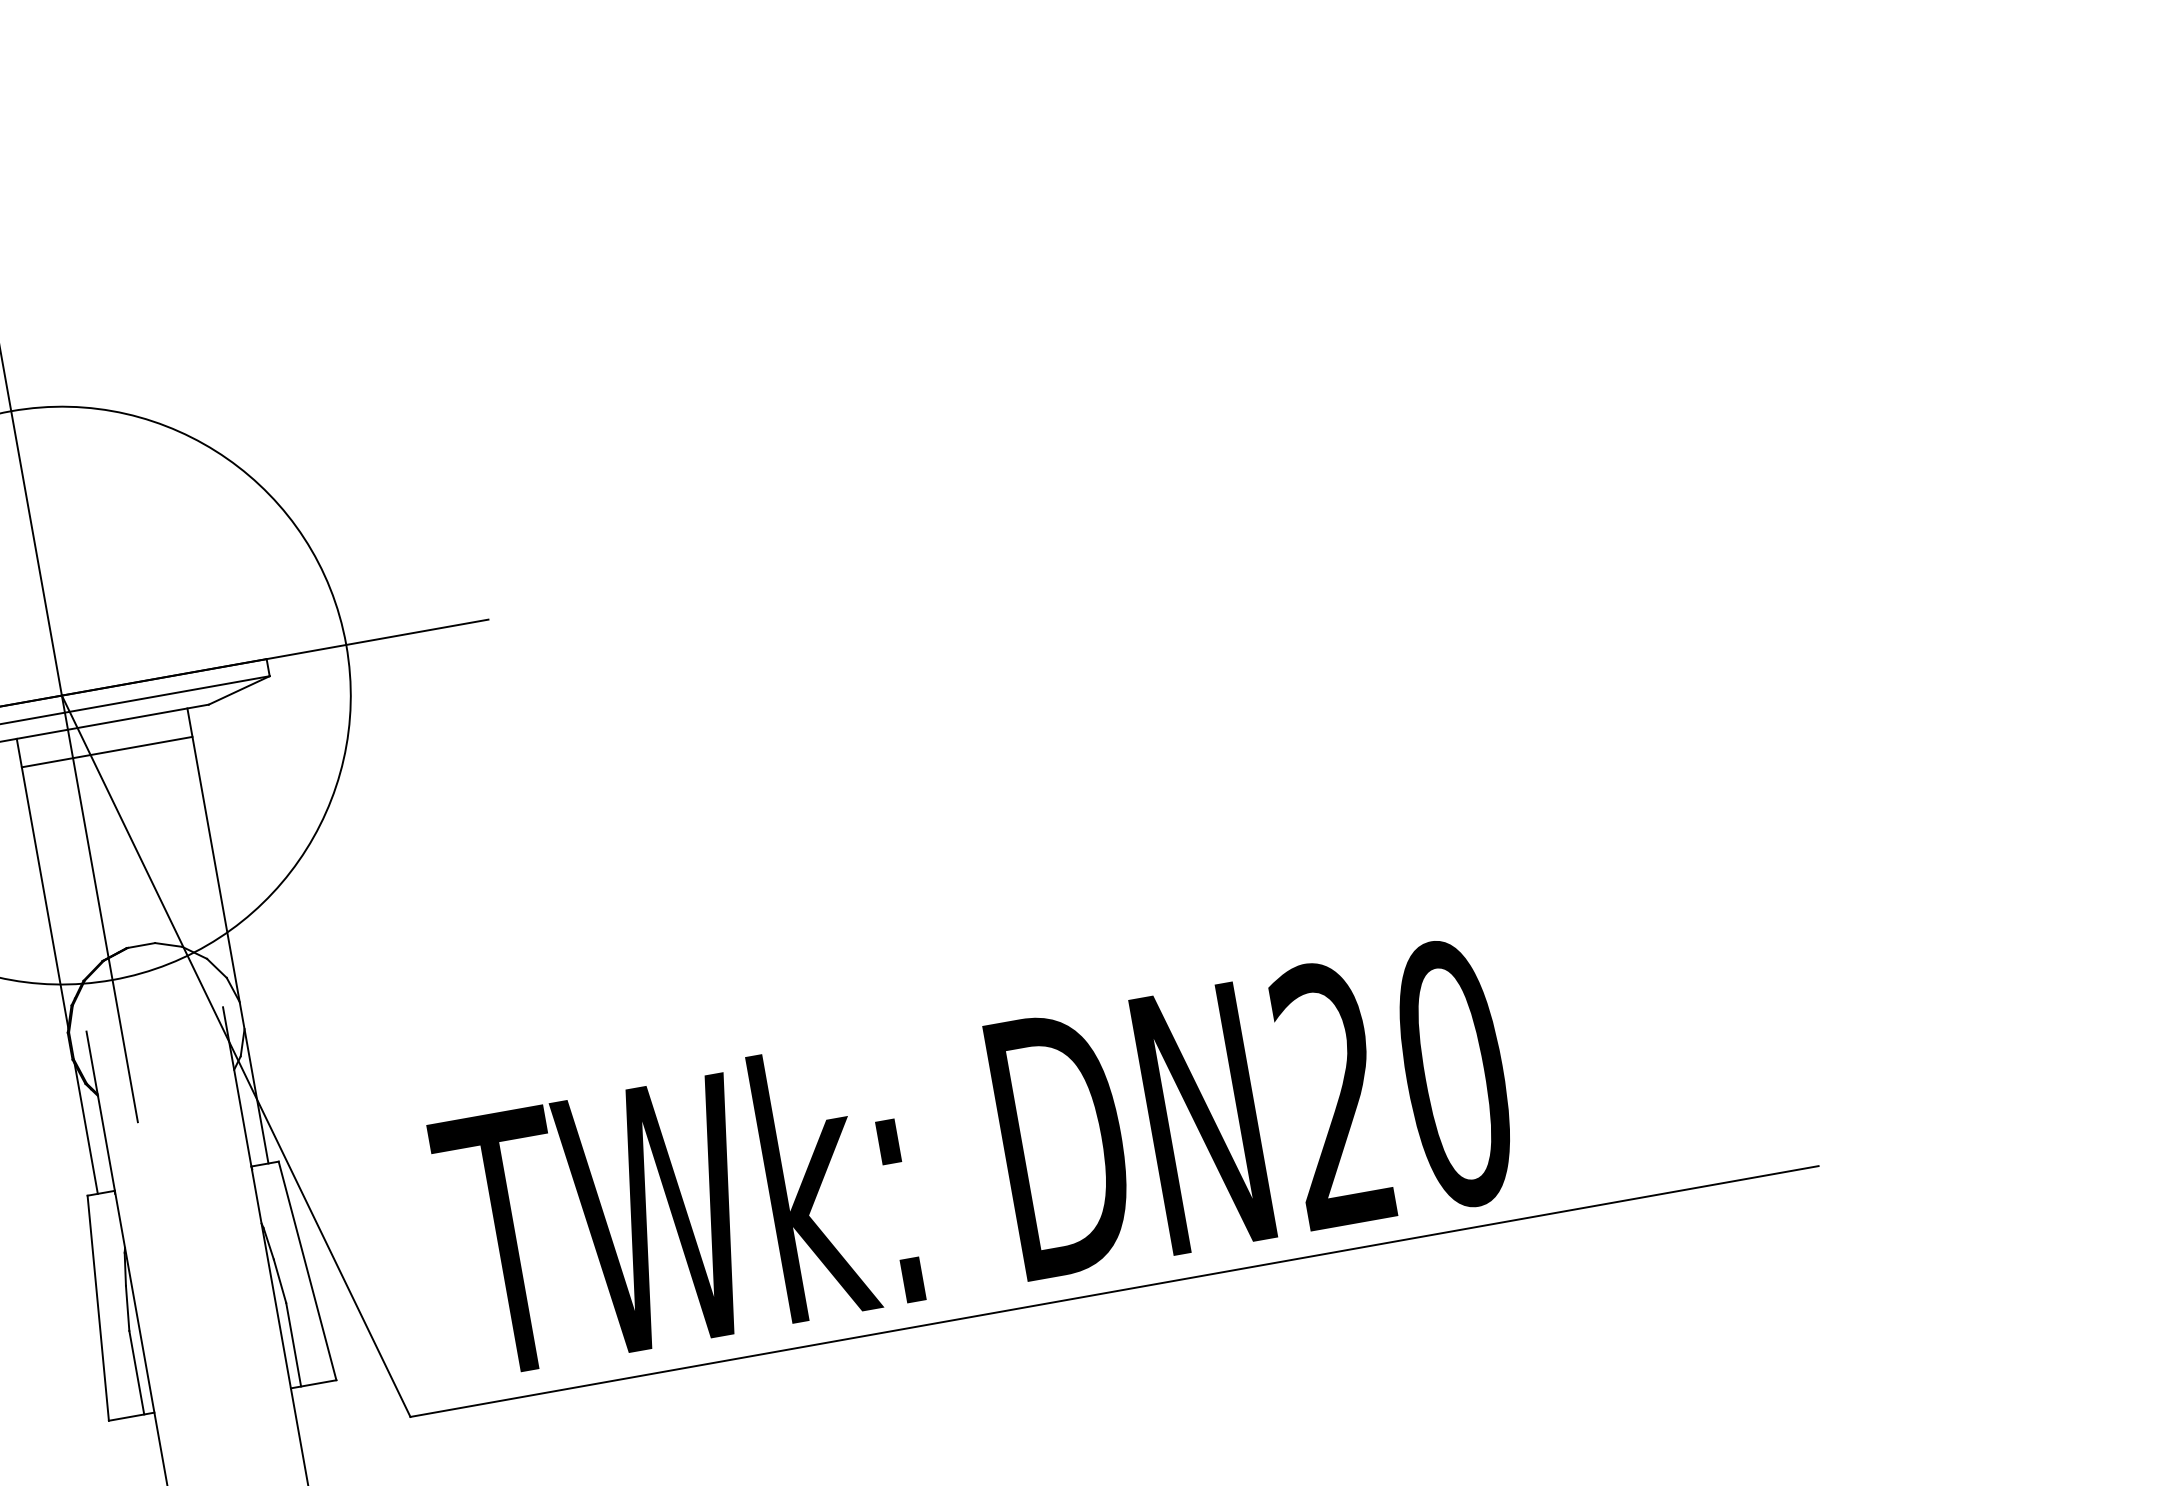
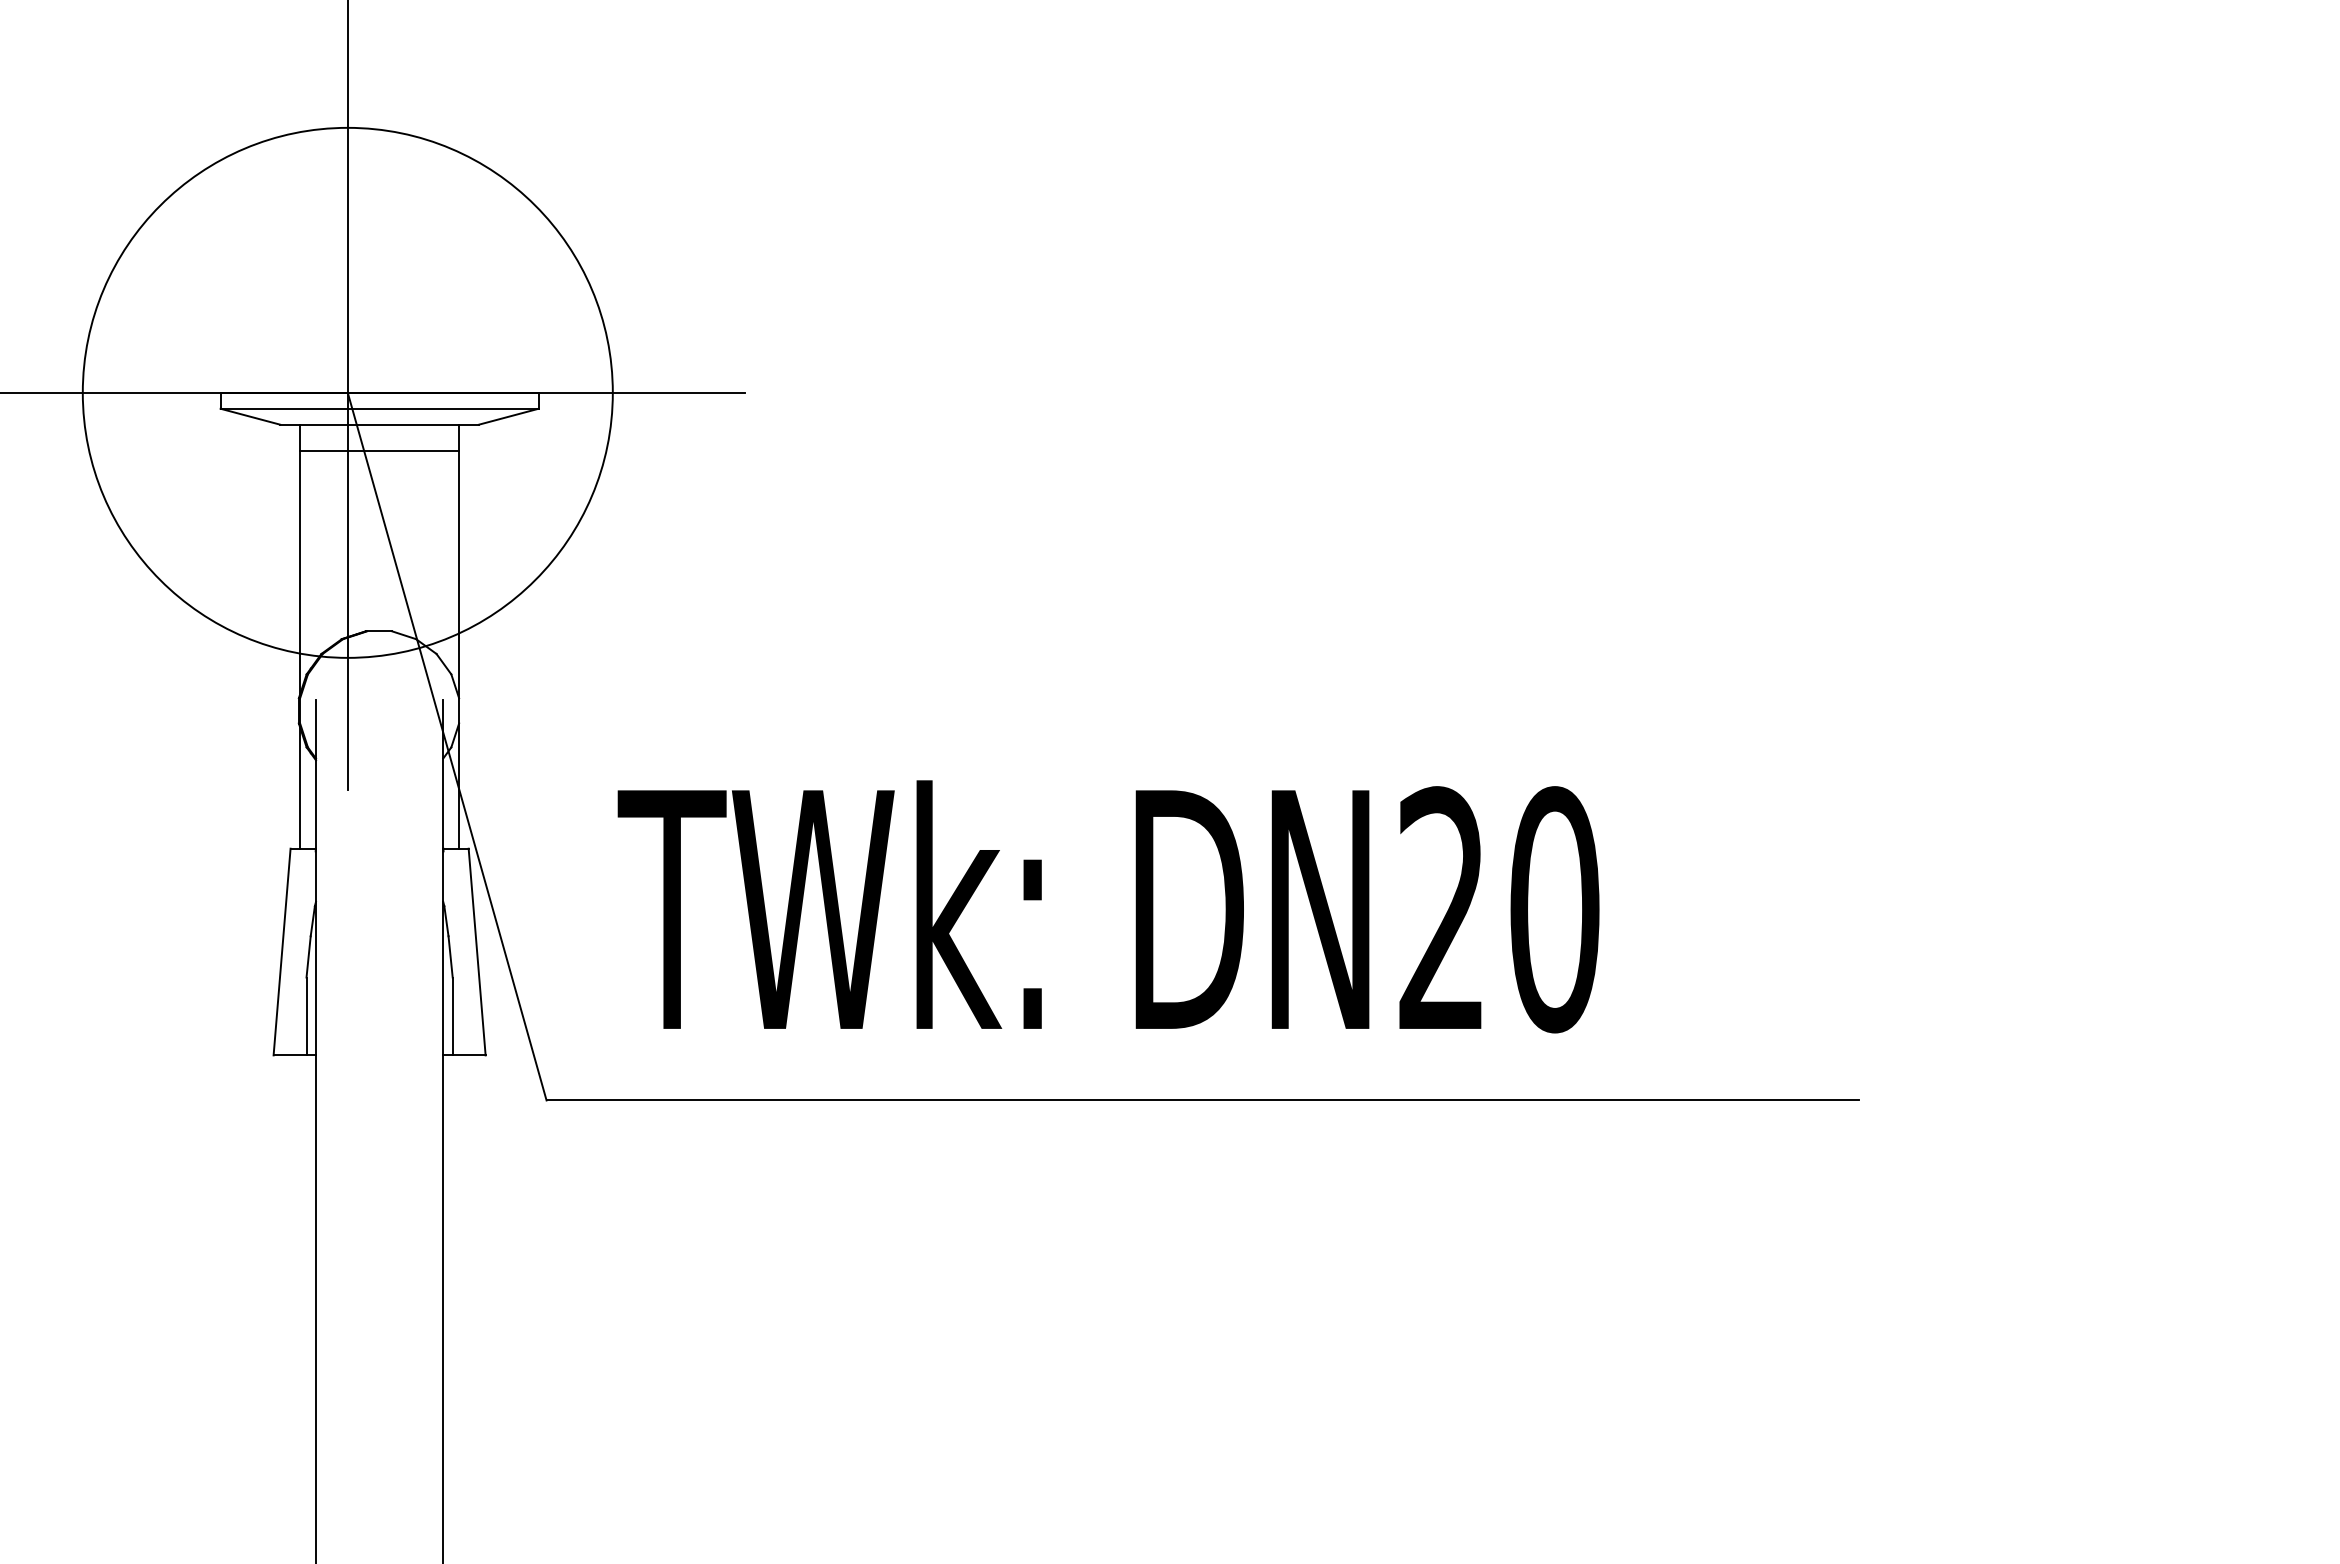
text: (975, 1155) -> (1108, 906), moved

